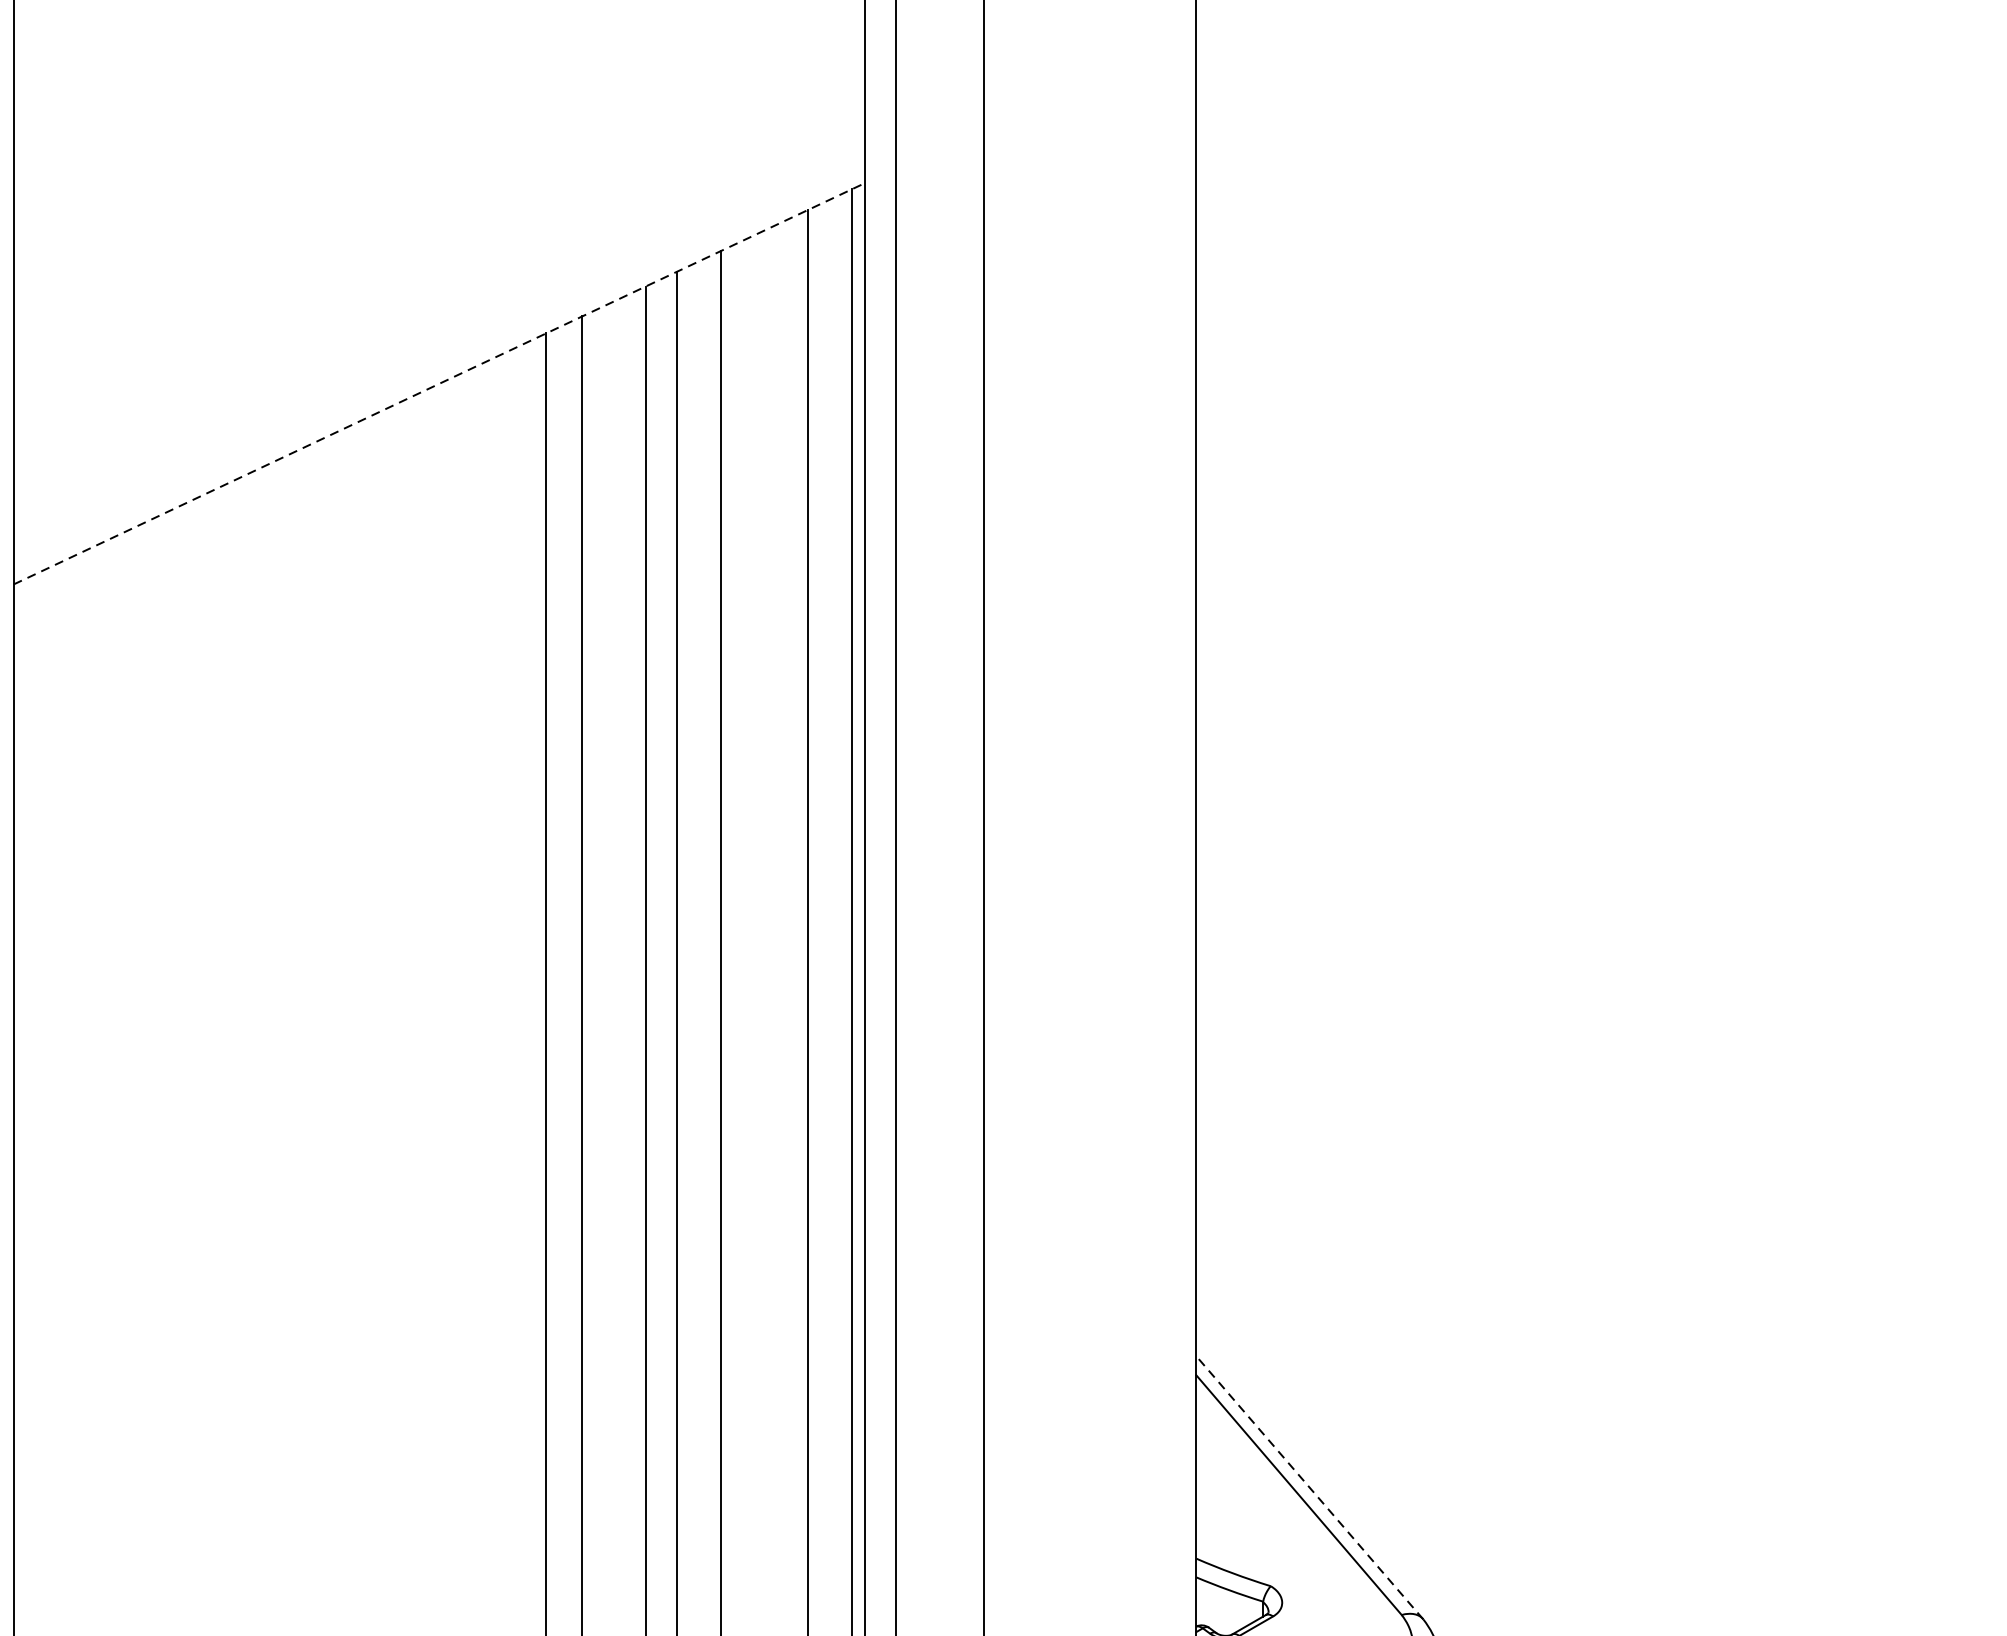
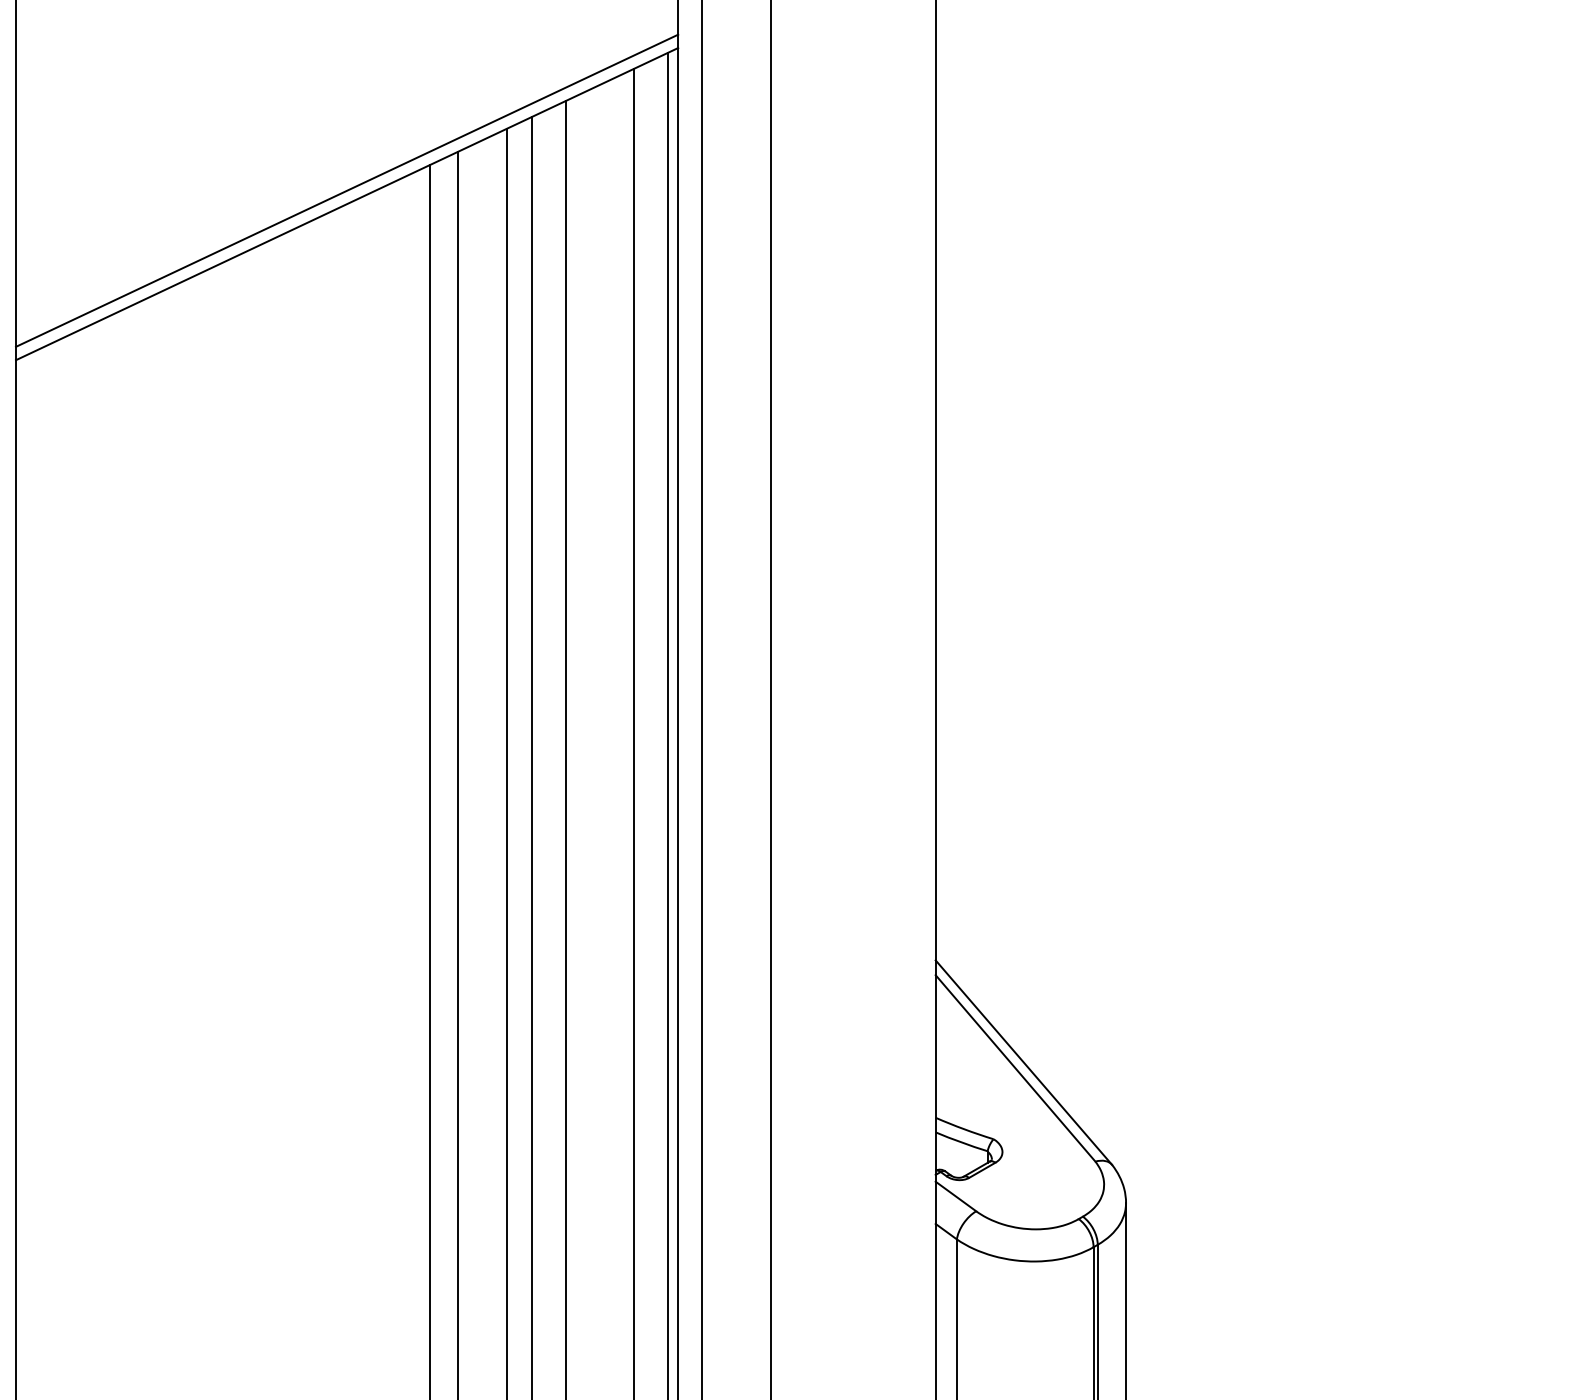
line: (439, 366) -> (347, 190), added
line: (439, 382) -> (347, 203), dashed -> solid
line: (1309, 1487) -> (1023, 1062), dashed -> solid

